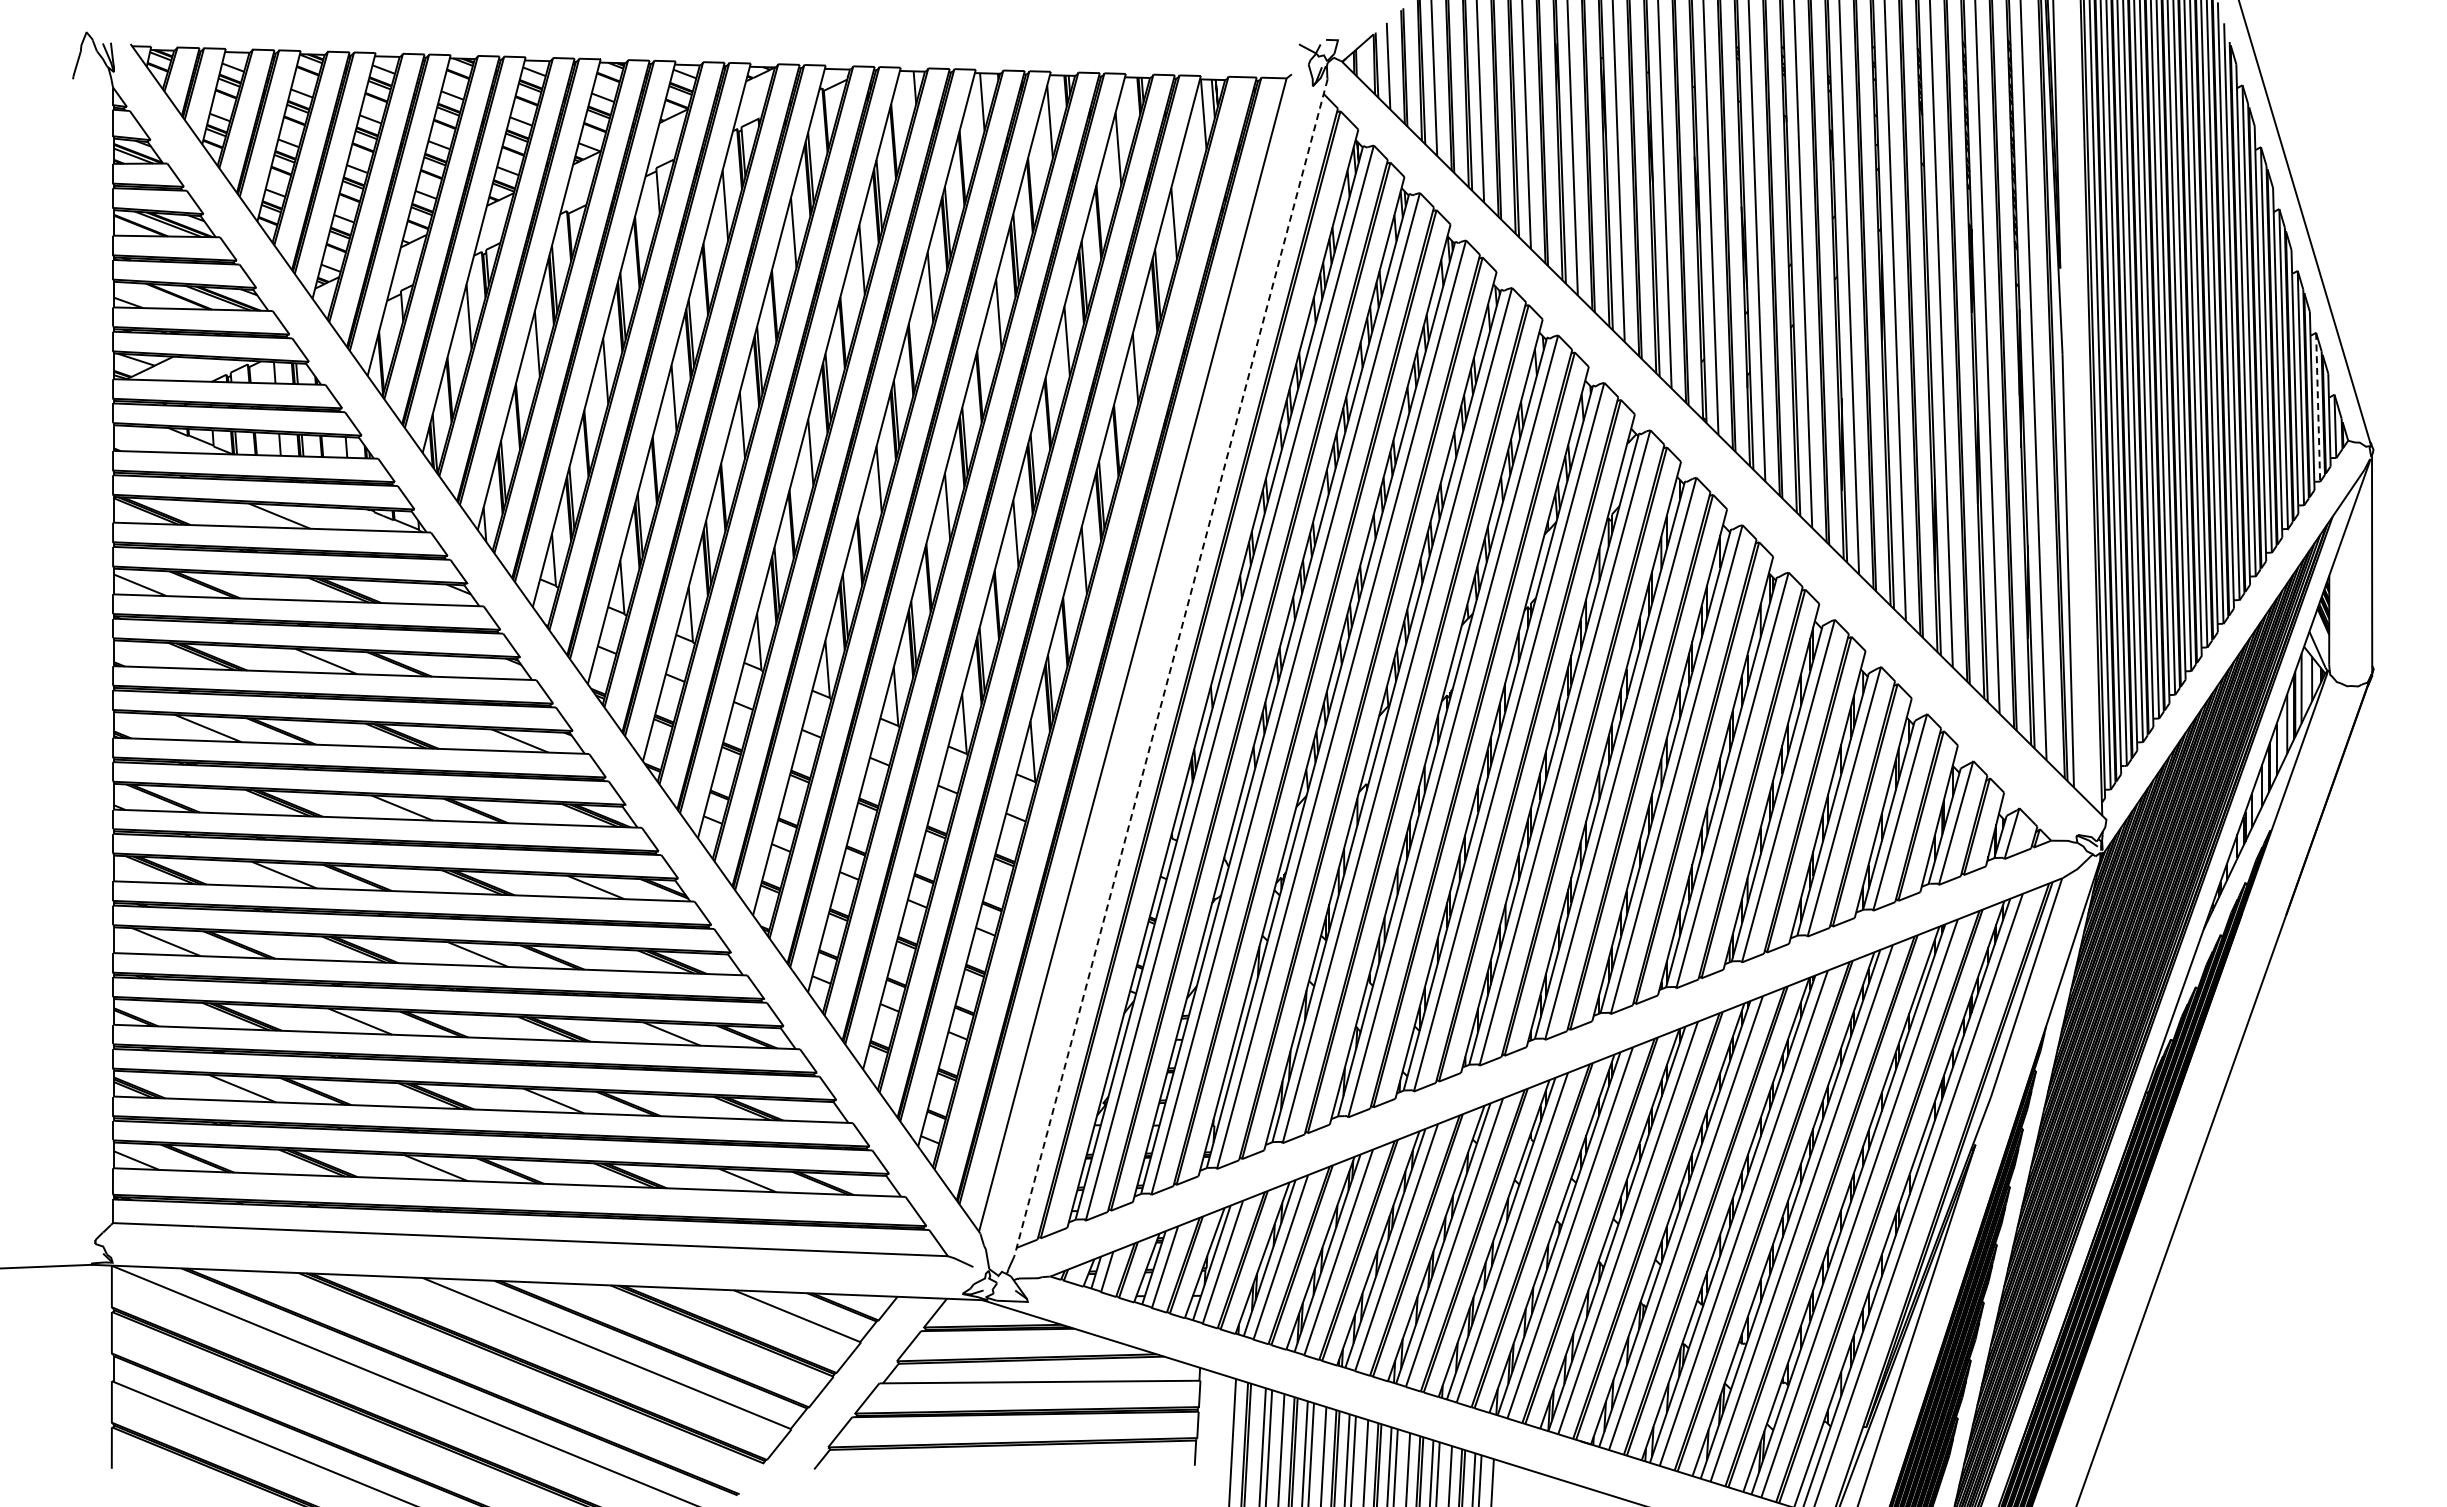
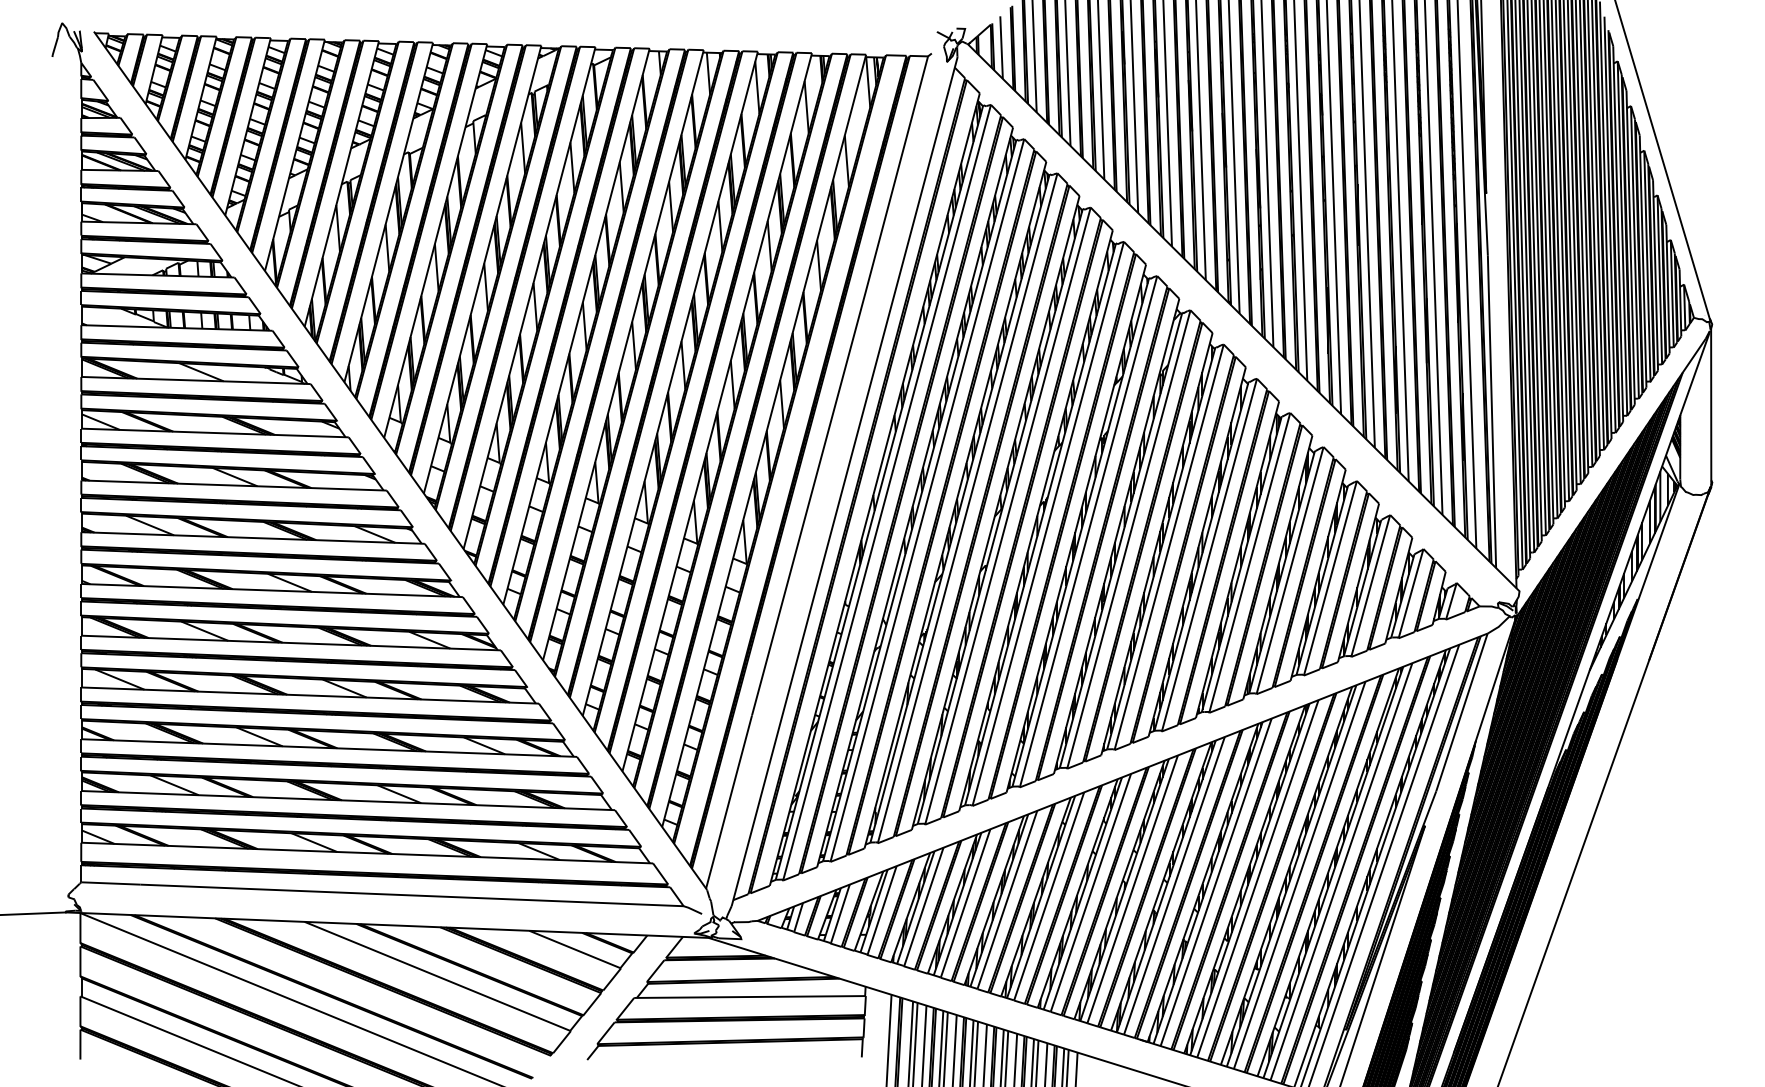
line: (2318, 407) -> (1672, 293), dashed -> solid
line: (1171, 667) -> (844, 481), dashed -> solid

